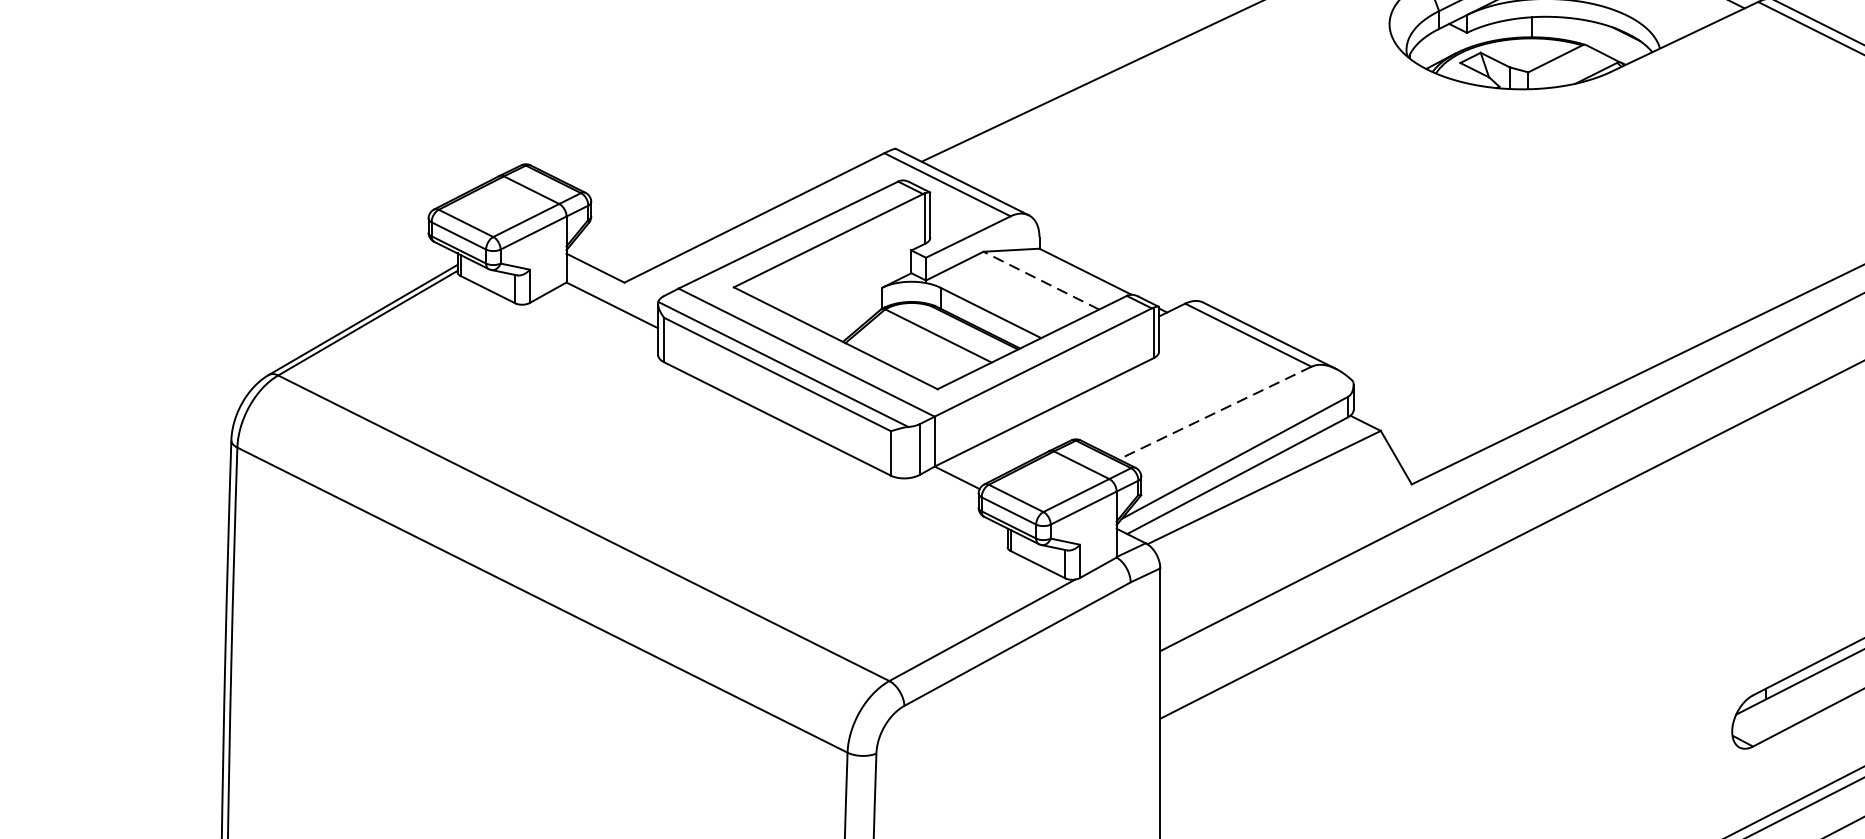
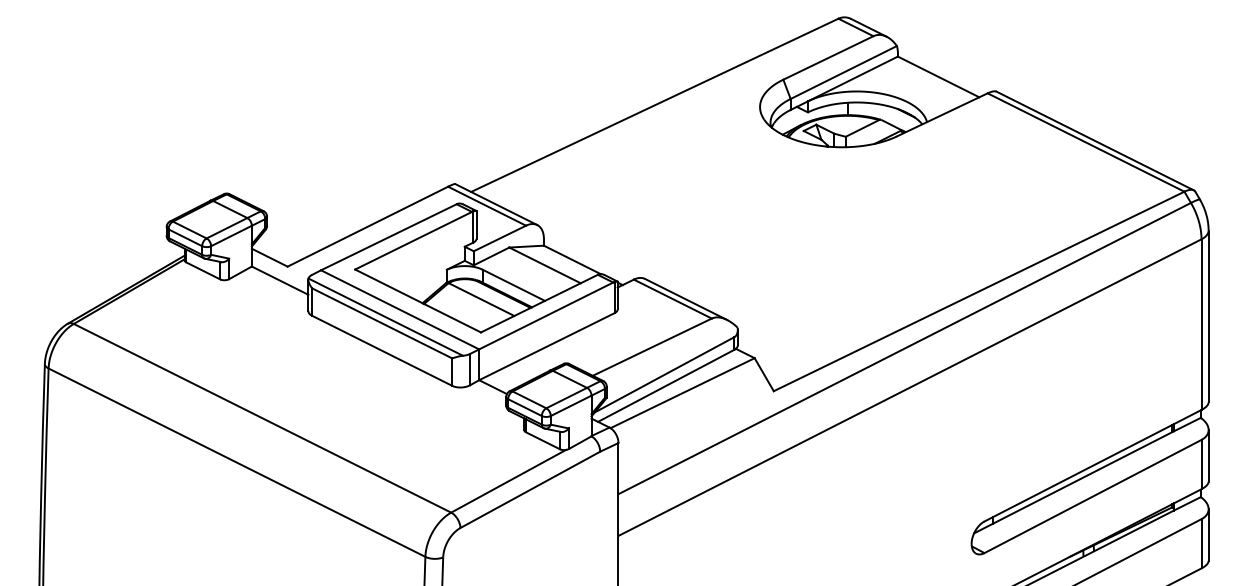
line: (1042, 280) -> (545, 265), dashed -> solid
line: (1213, 413) -> (651, 347), dashed -> solid

